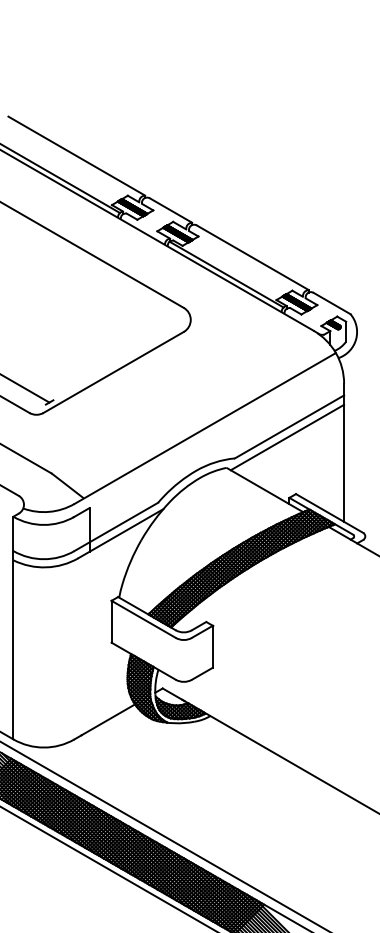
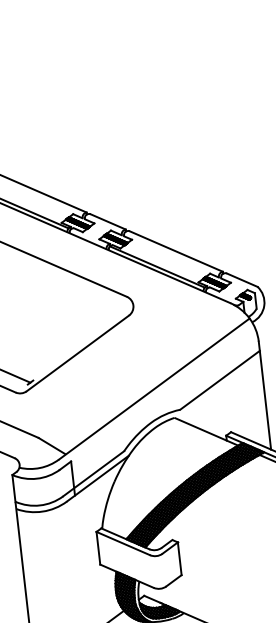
line: (287, 437) -> (219, 388), removed

